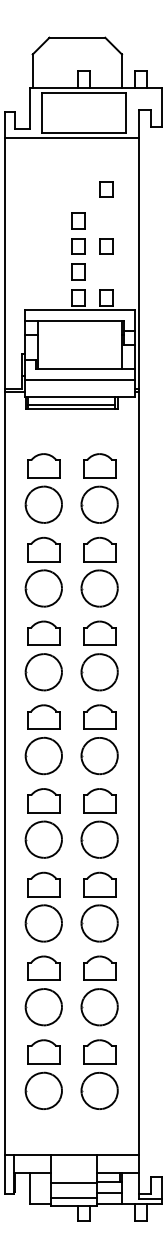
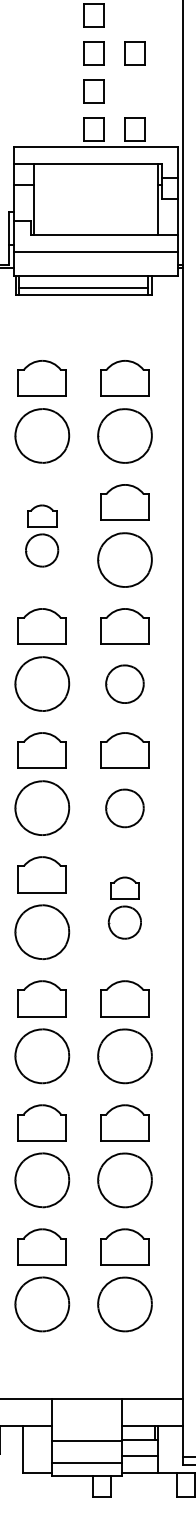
part: (43, 572) -> (41, 536), size x0.6
part: (99, 672) -> (124, 684), size x0.7
part: (99, 756) -> (124, 808), size x0.7
part: (99, 823) -> (124, 908), size x0.6

